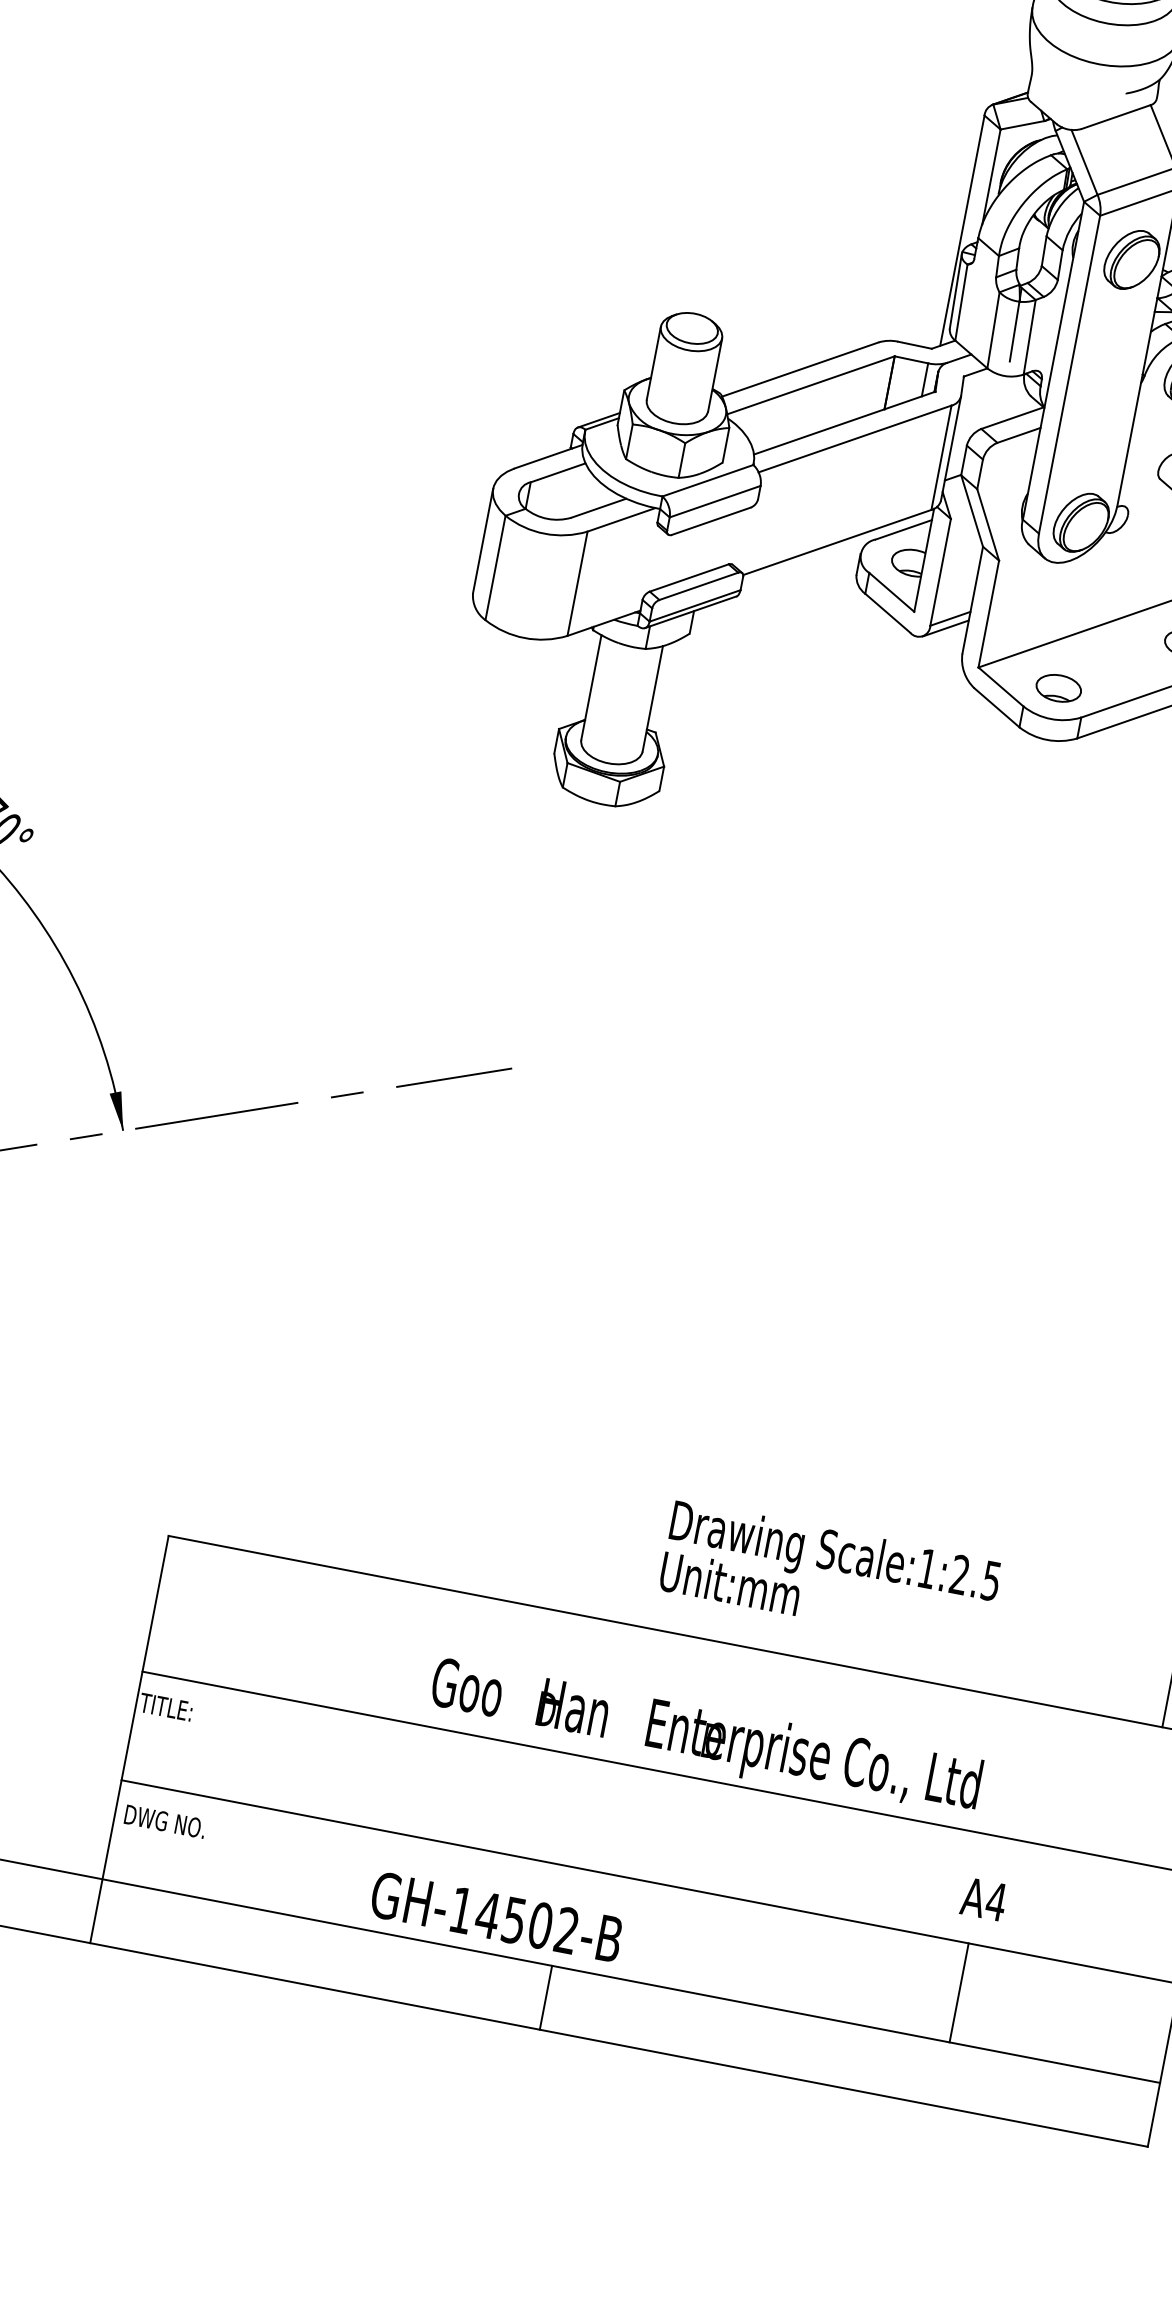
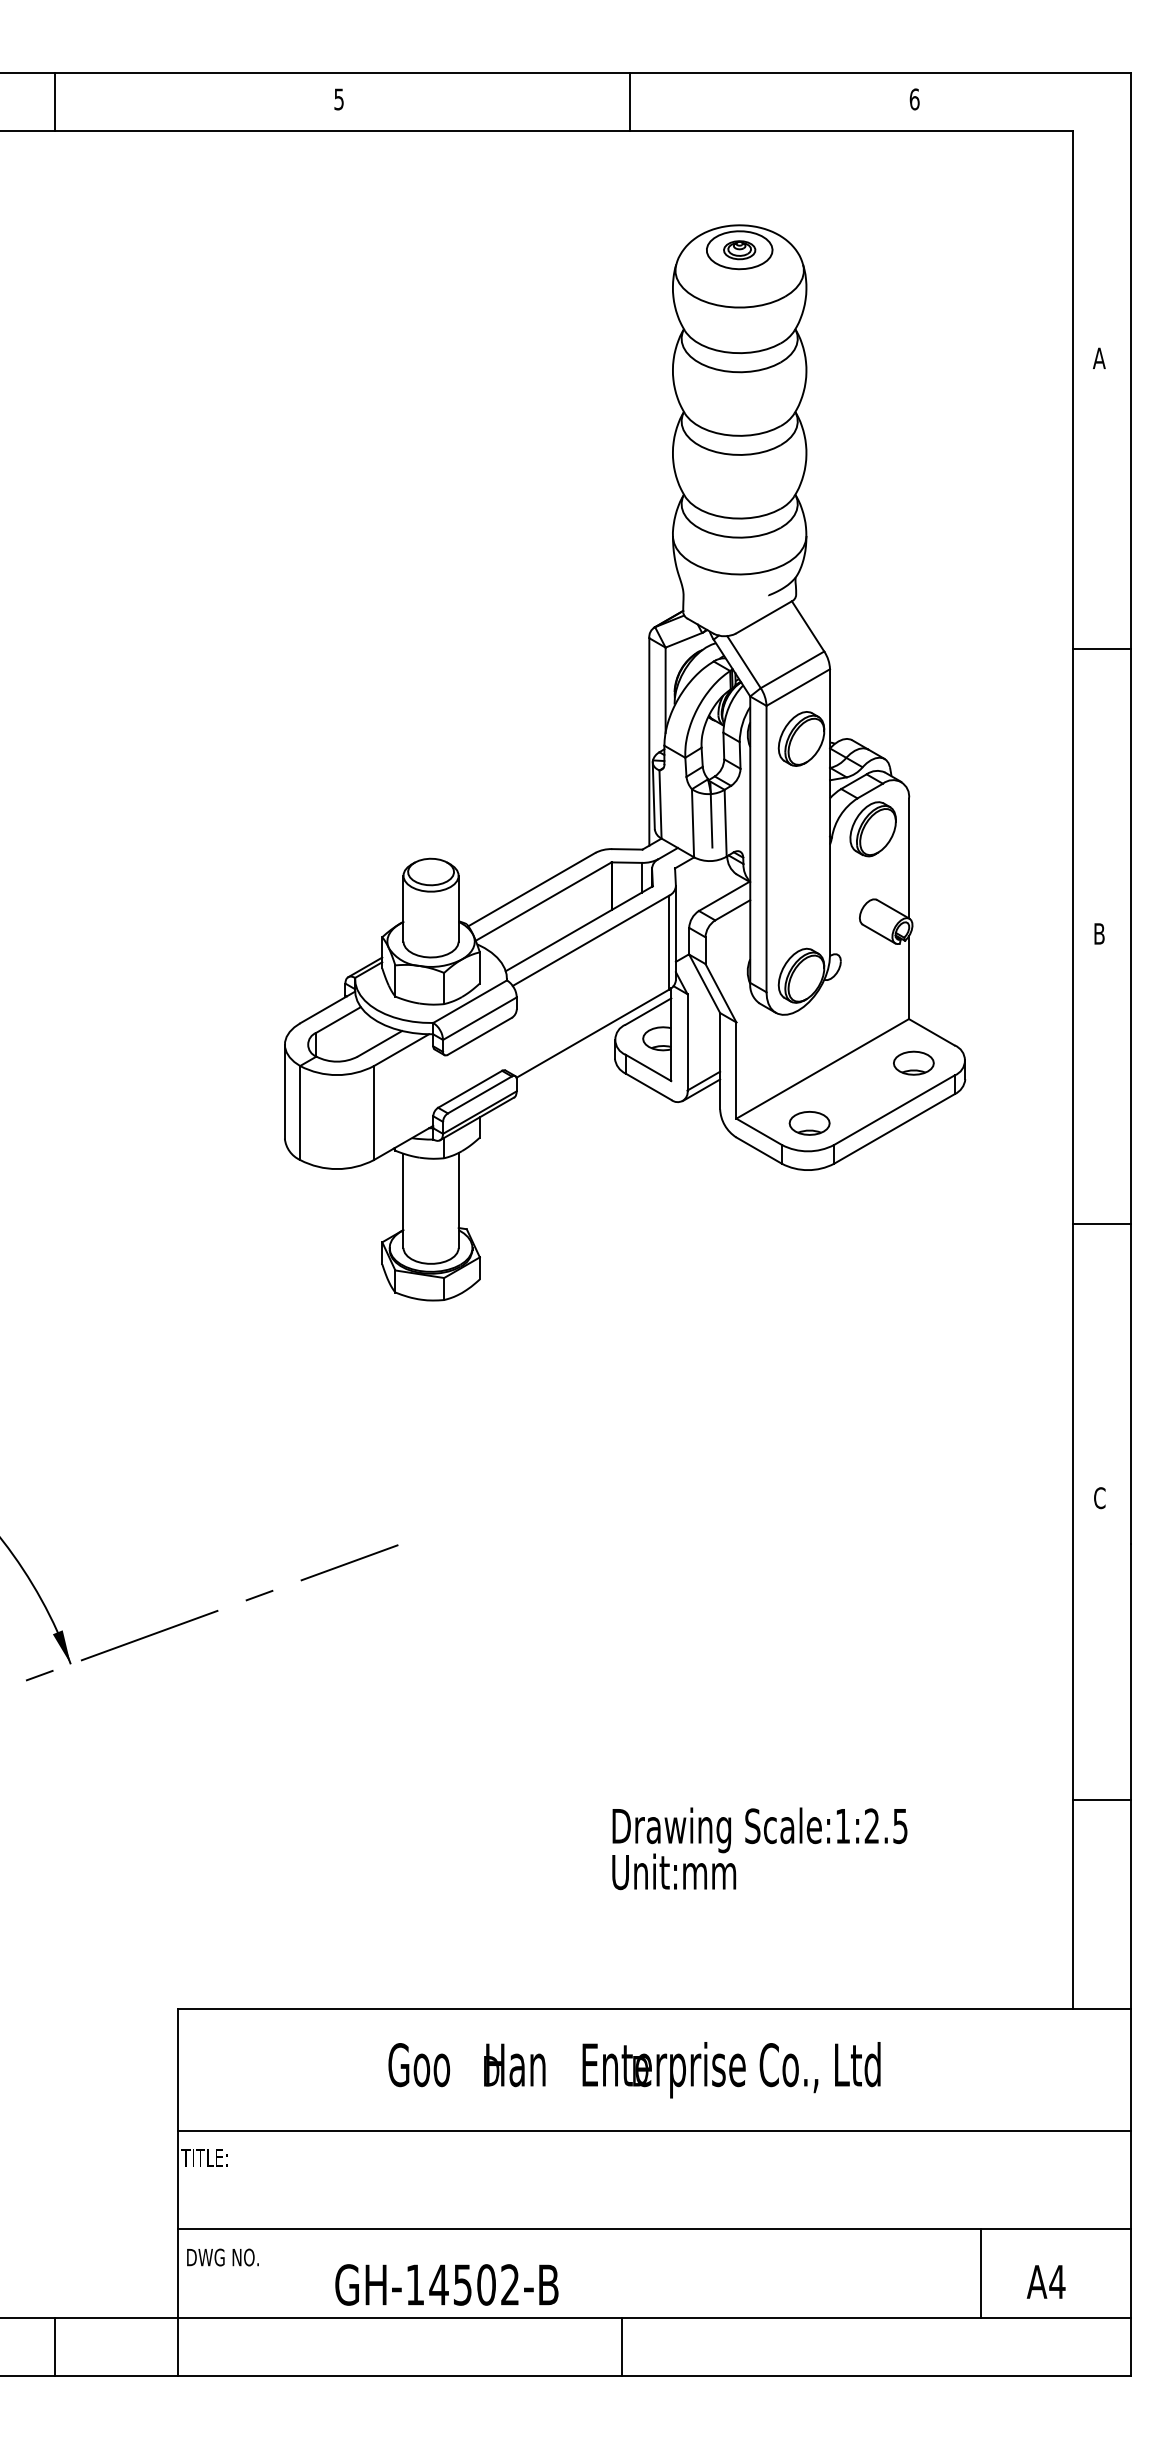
text: (830, 1575) -> (759, 1848), moved
text: (705, 1739) -> (634, 2070), moved
text: (983, 1898) -> (1045, 2281), moved
text: (496, 1916) -> (446, 2284), moved
line: (959, 1991) -> (981, 2272), moved
line: (546, 1997) -> (622, 2346), moved

